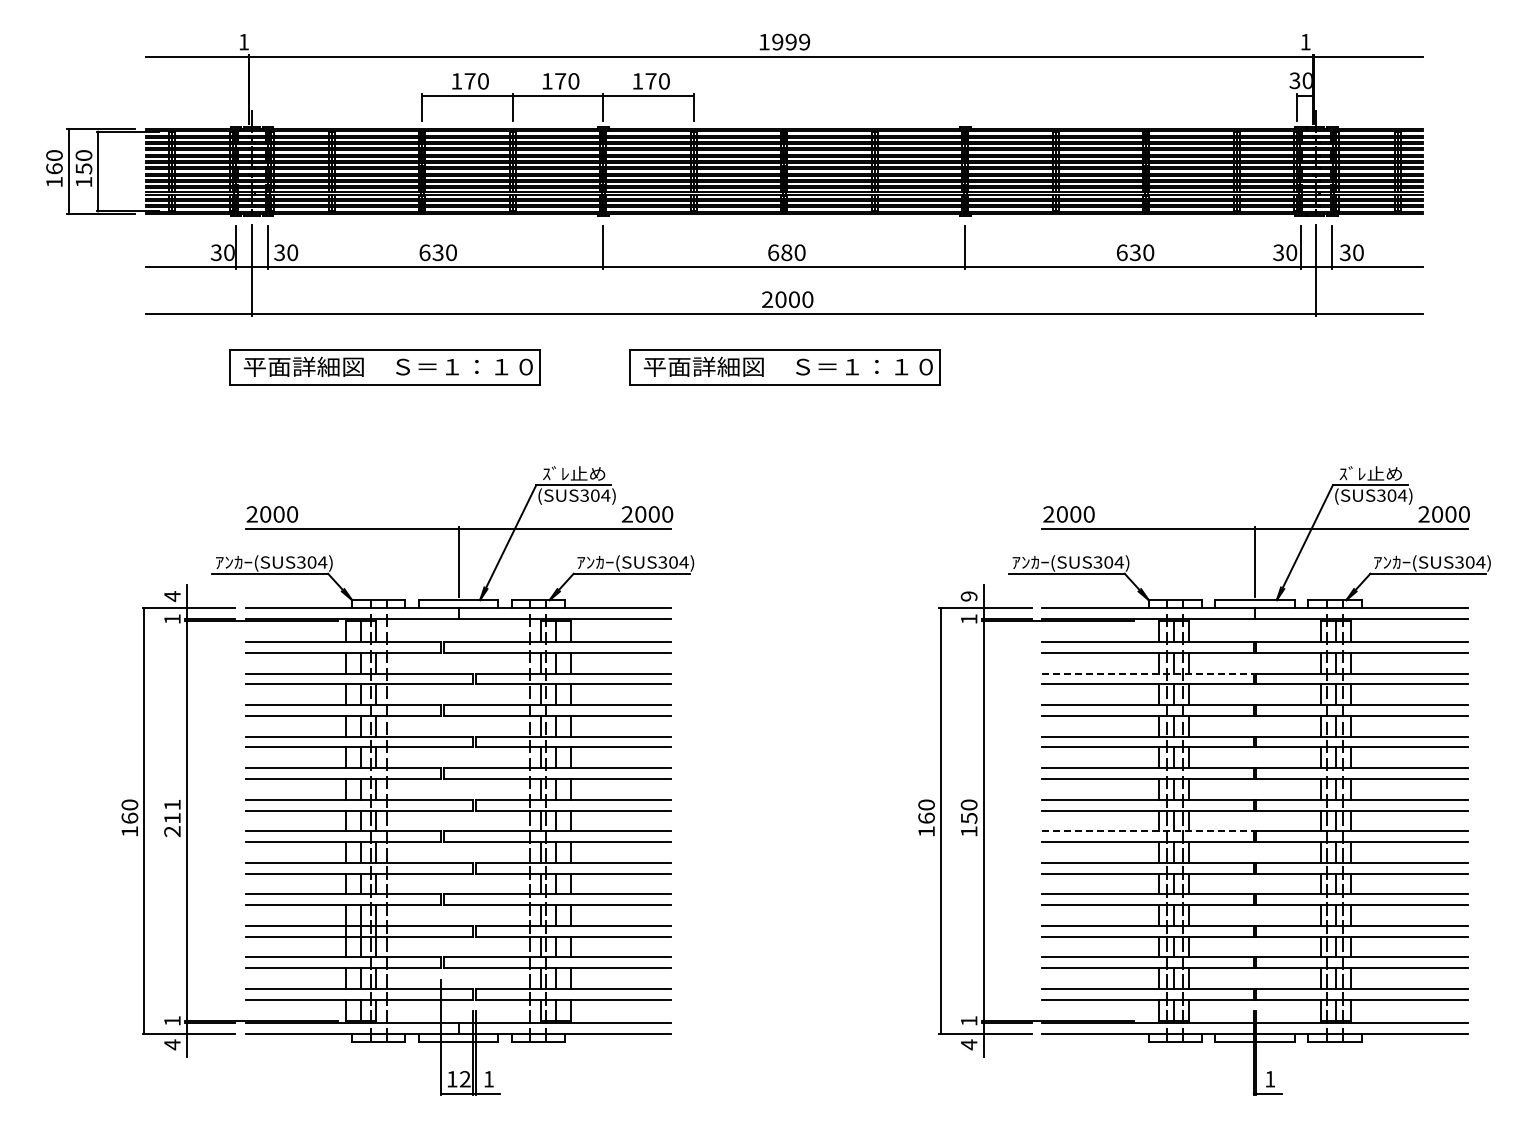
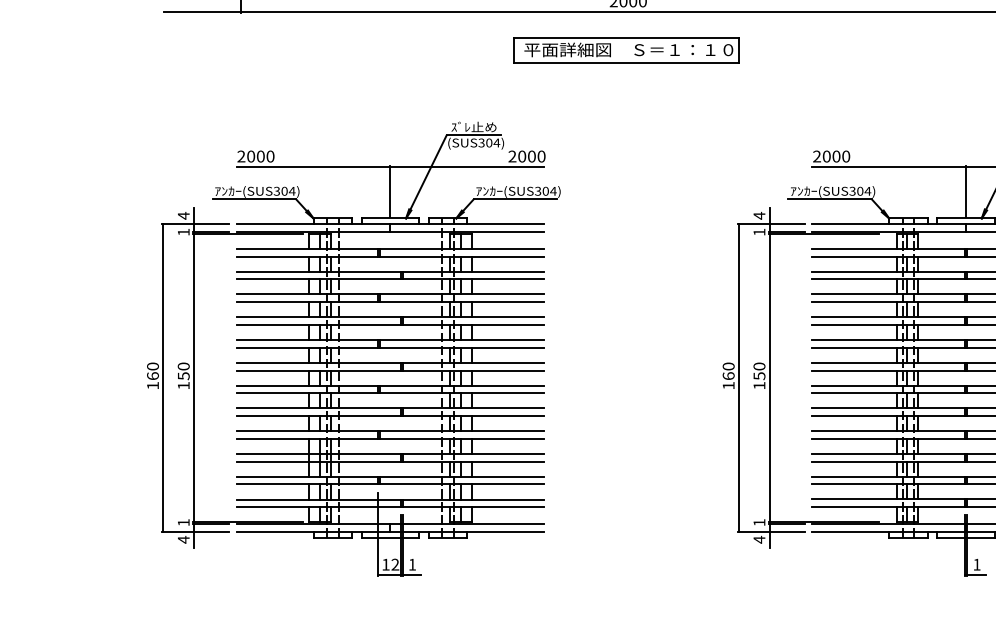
part: (384, 367) -> (336, 50), removed
text: (968, 596) -> (758, 215), 9 -> 4
line: (1148, 673) -> (889, 271), dashed -> solid
text: (172, 818) -> (183, 376), 211 -> 150
line: (1148, 831) -> (889, 385), dashed -> solid

